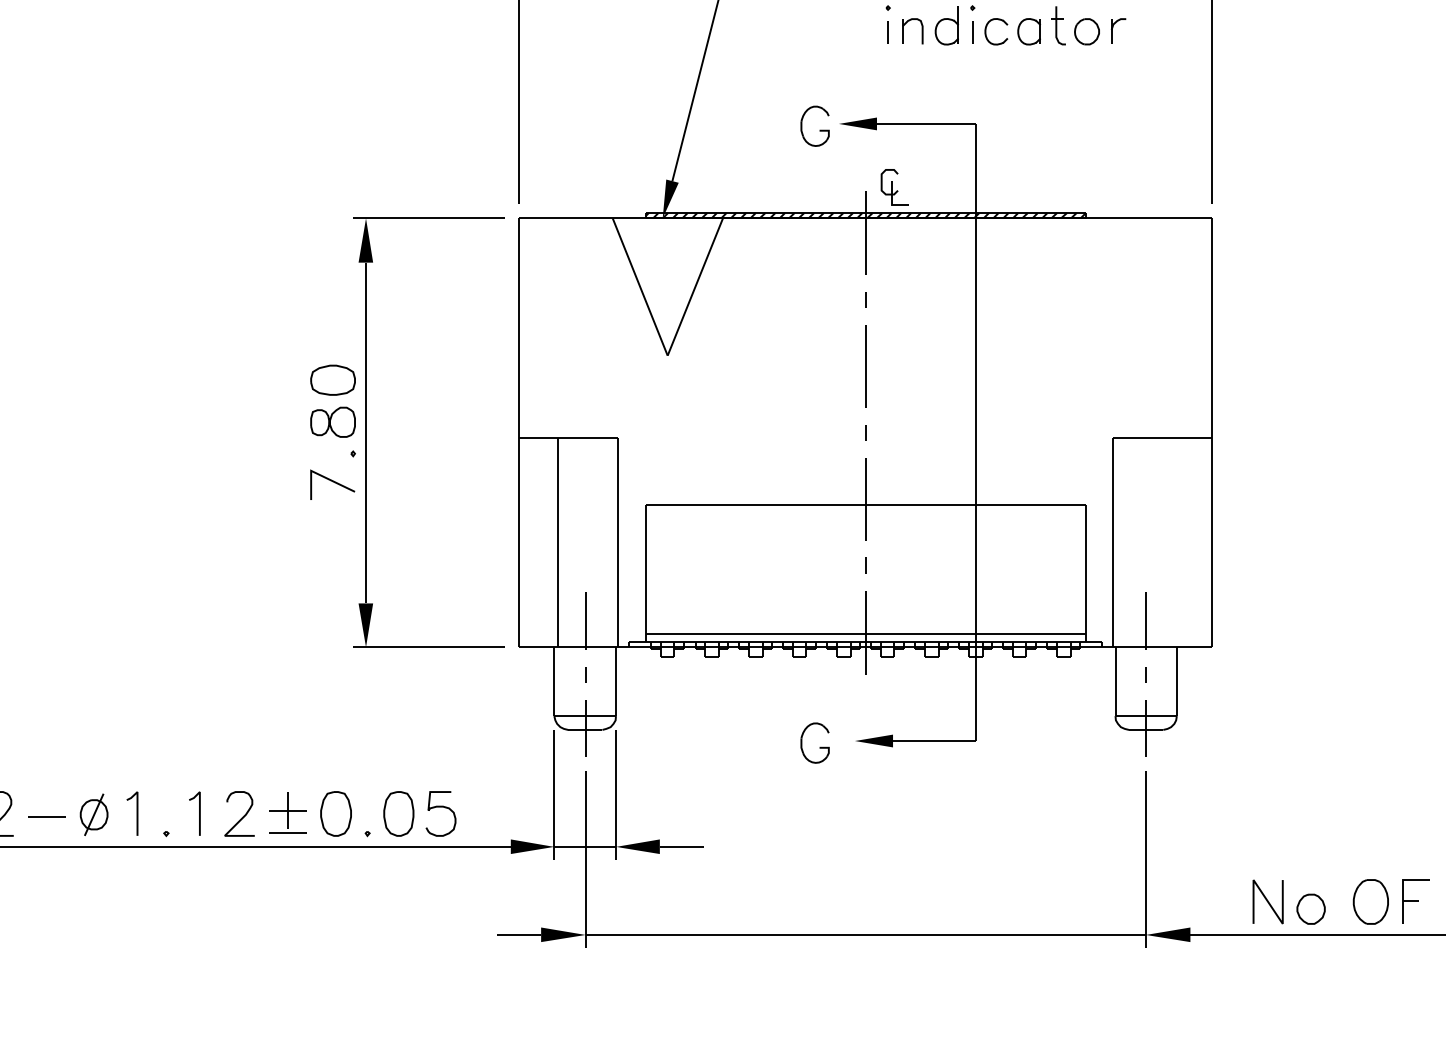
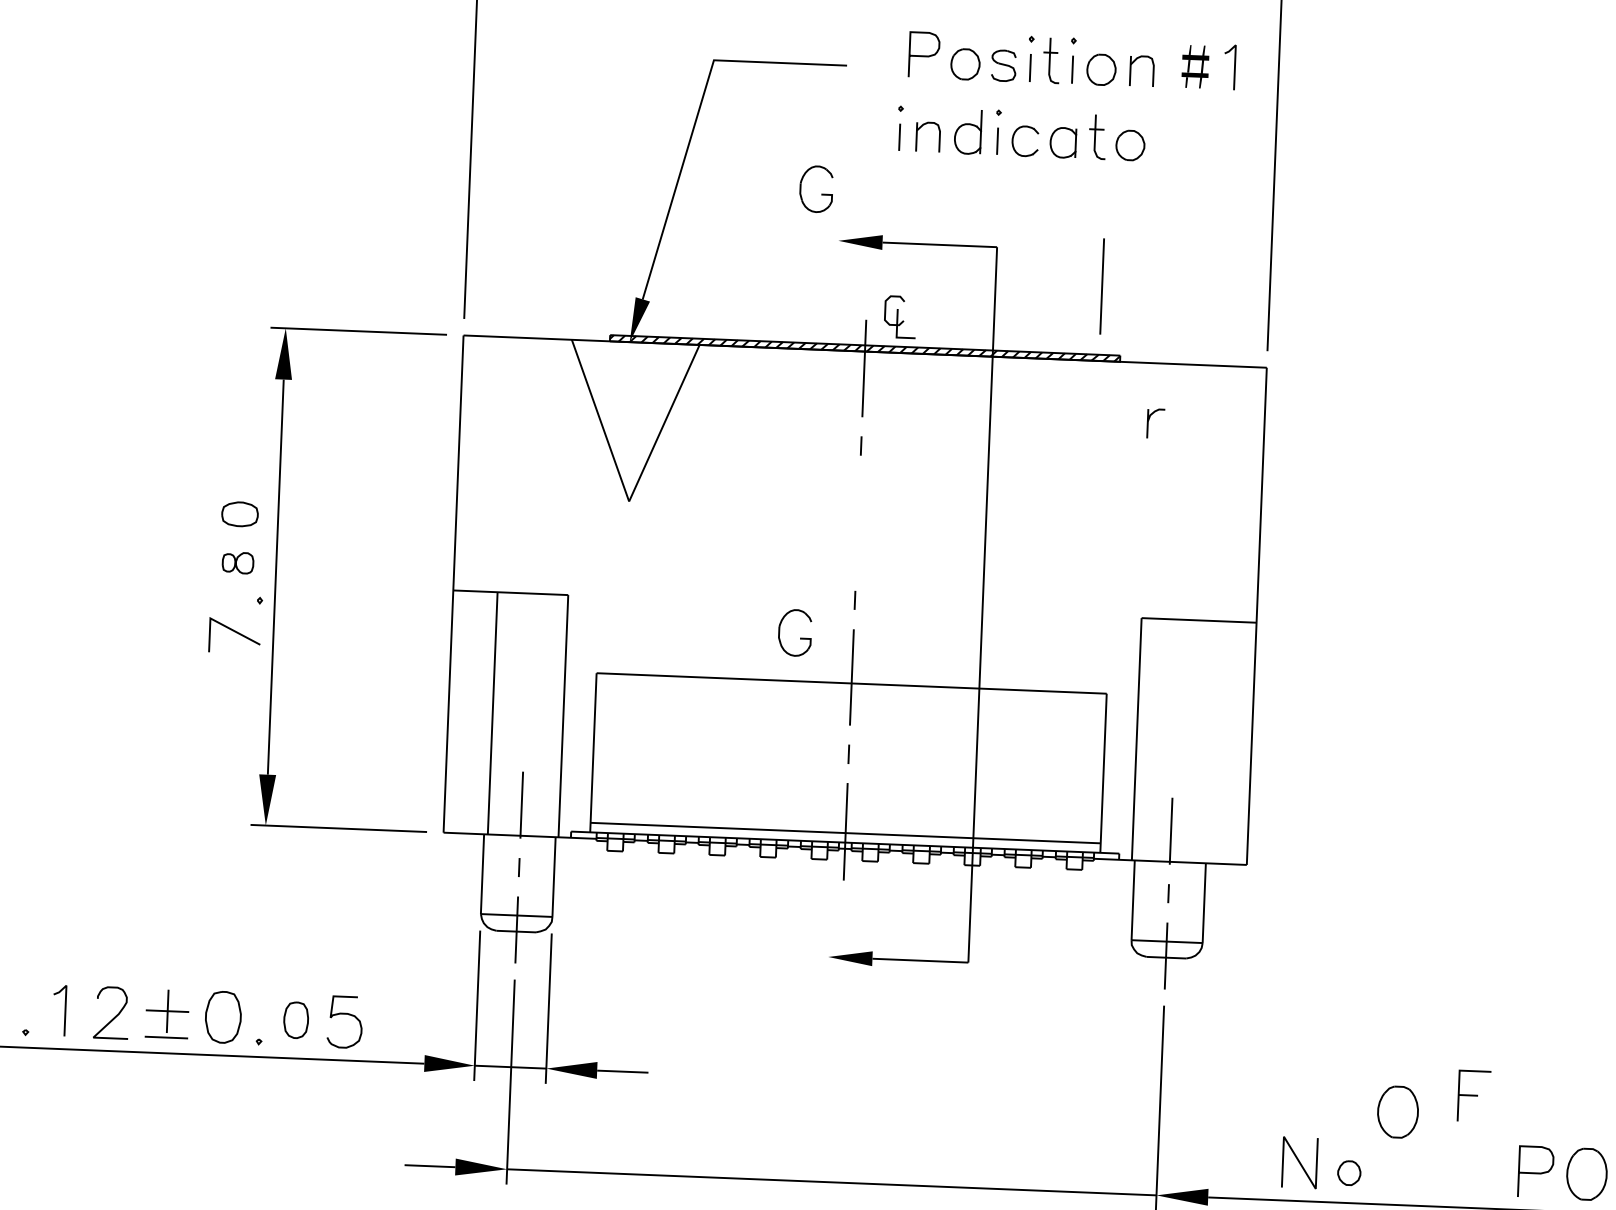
part: (1118, 30) -> (1155, 422), moved
part: (819, 130) -> (821, 194), moved
line: (865, 366) -> (1102, 286), moved
part: (332, 379) -> (239, 513), size x0.7
part: (332, 421) -> (237, 562), size x0.6
part: (819, 747) -> (799, 638), moved
part: (398, 813) -> (295, 1019), size x0.7
part: (1370, 901) -> (1397, 1111), moved
part: (1415, 901) -> (1473, 1096), moved
part: (1310, 908) -> (1348, 1172), size x0.7

